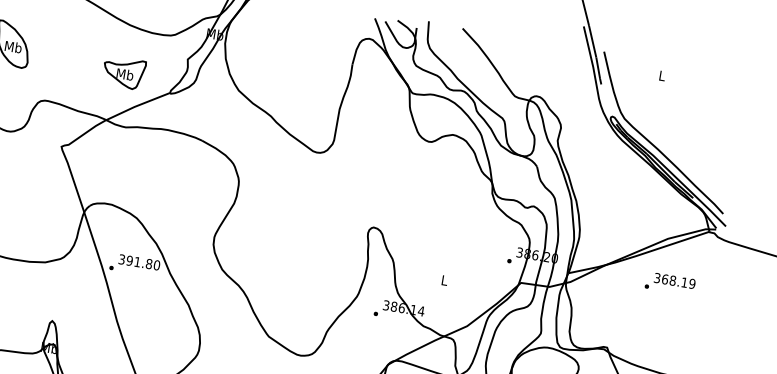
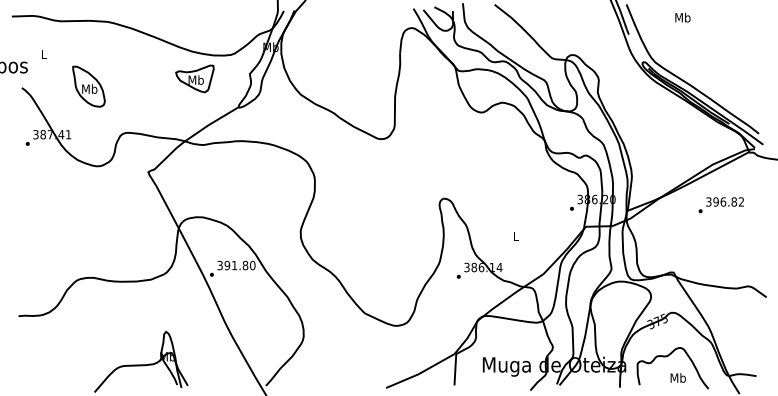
part: (123, 72) -> (194, 78), moved
text: (661, 75) -> (682, 17), L -> Mb
text: (678, 281) -> (728, 201), 368.19 -> 396.82

